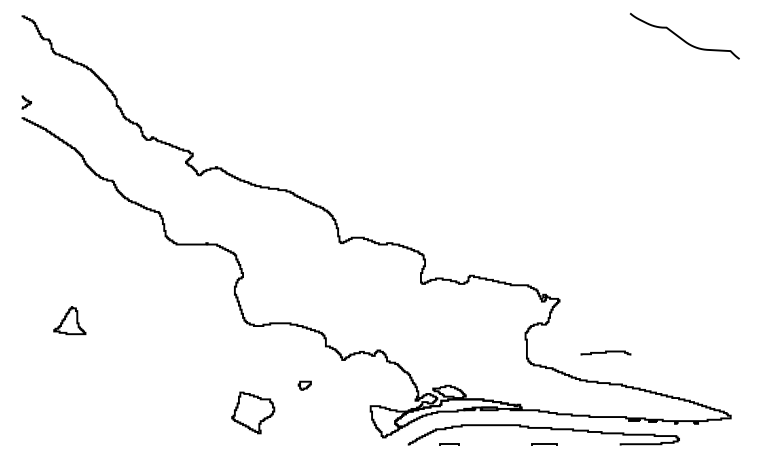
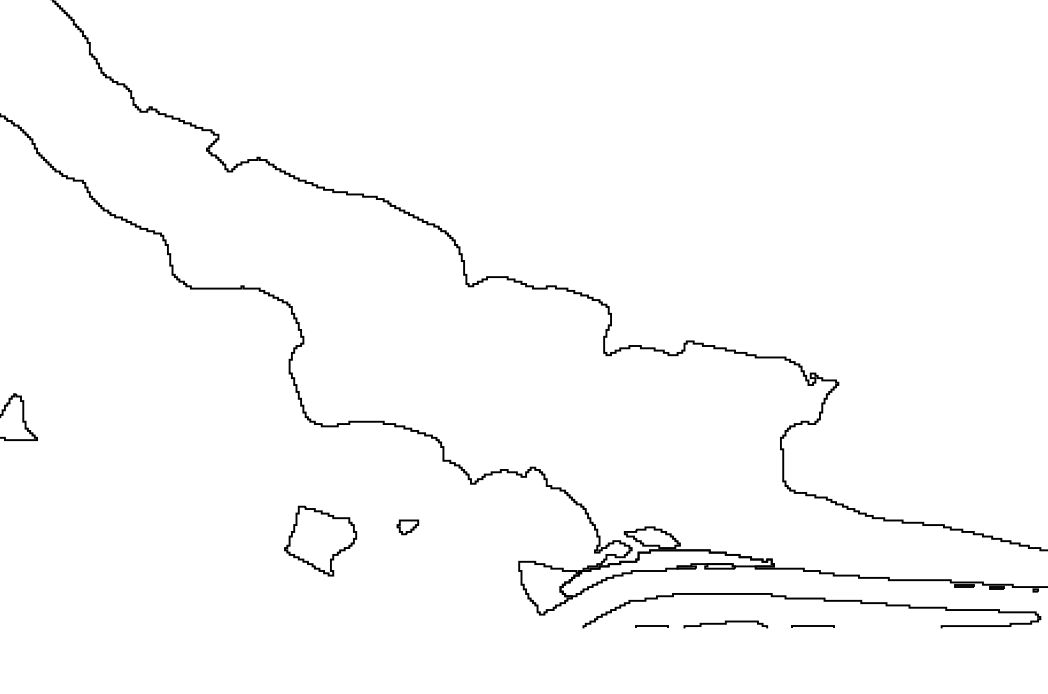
curve: (605, 352) -> (725, 623), moved
part: (253, 412) -> (321, 540), moved

